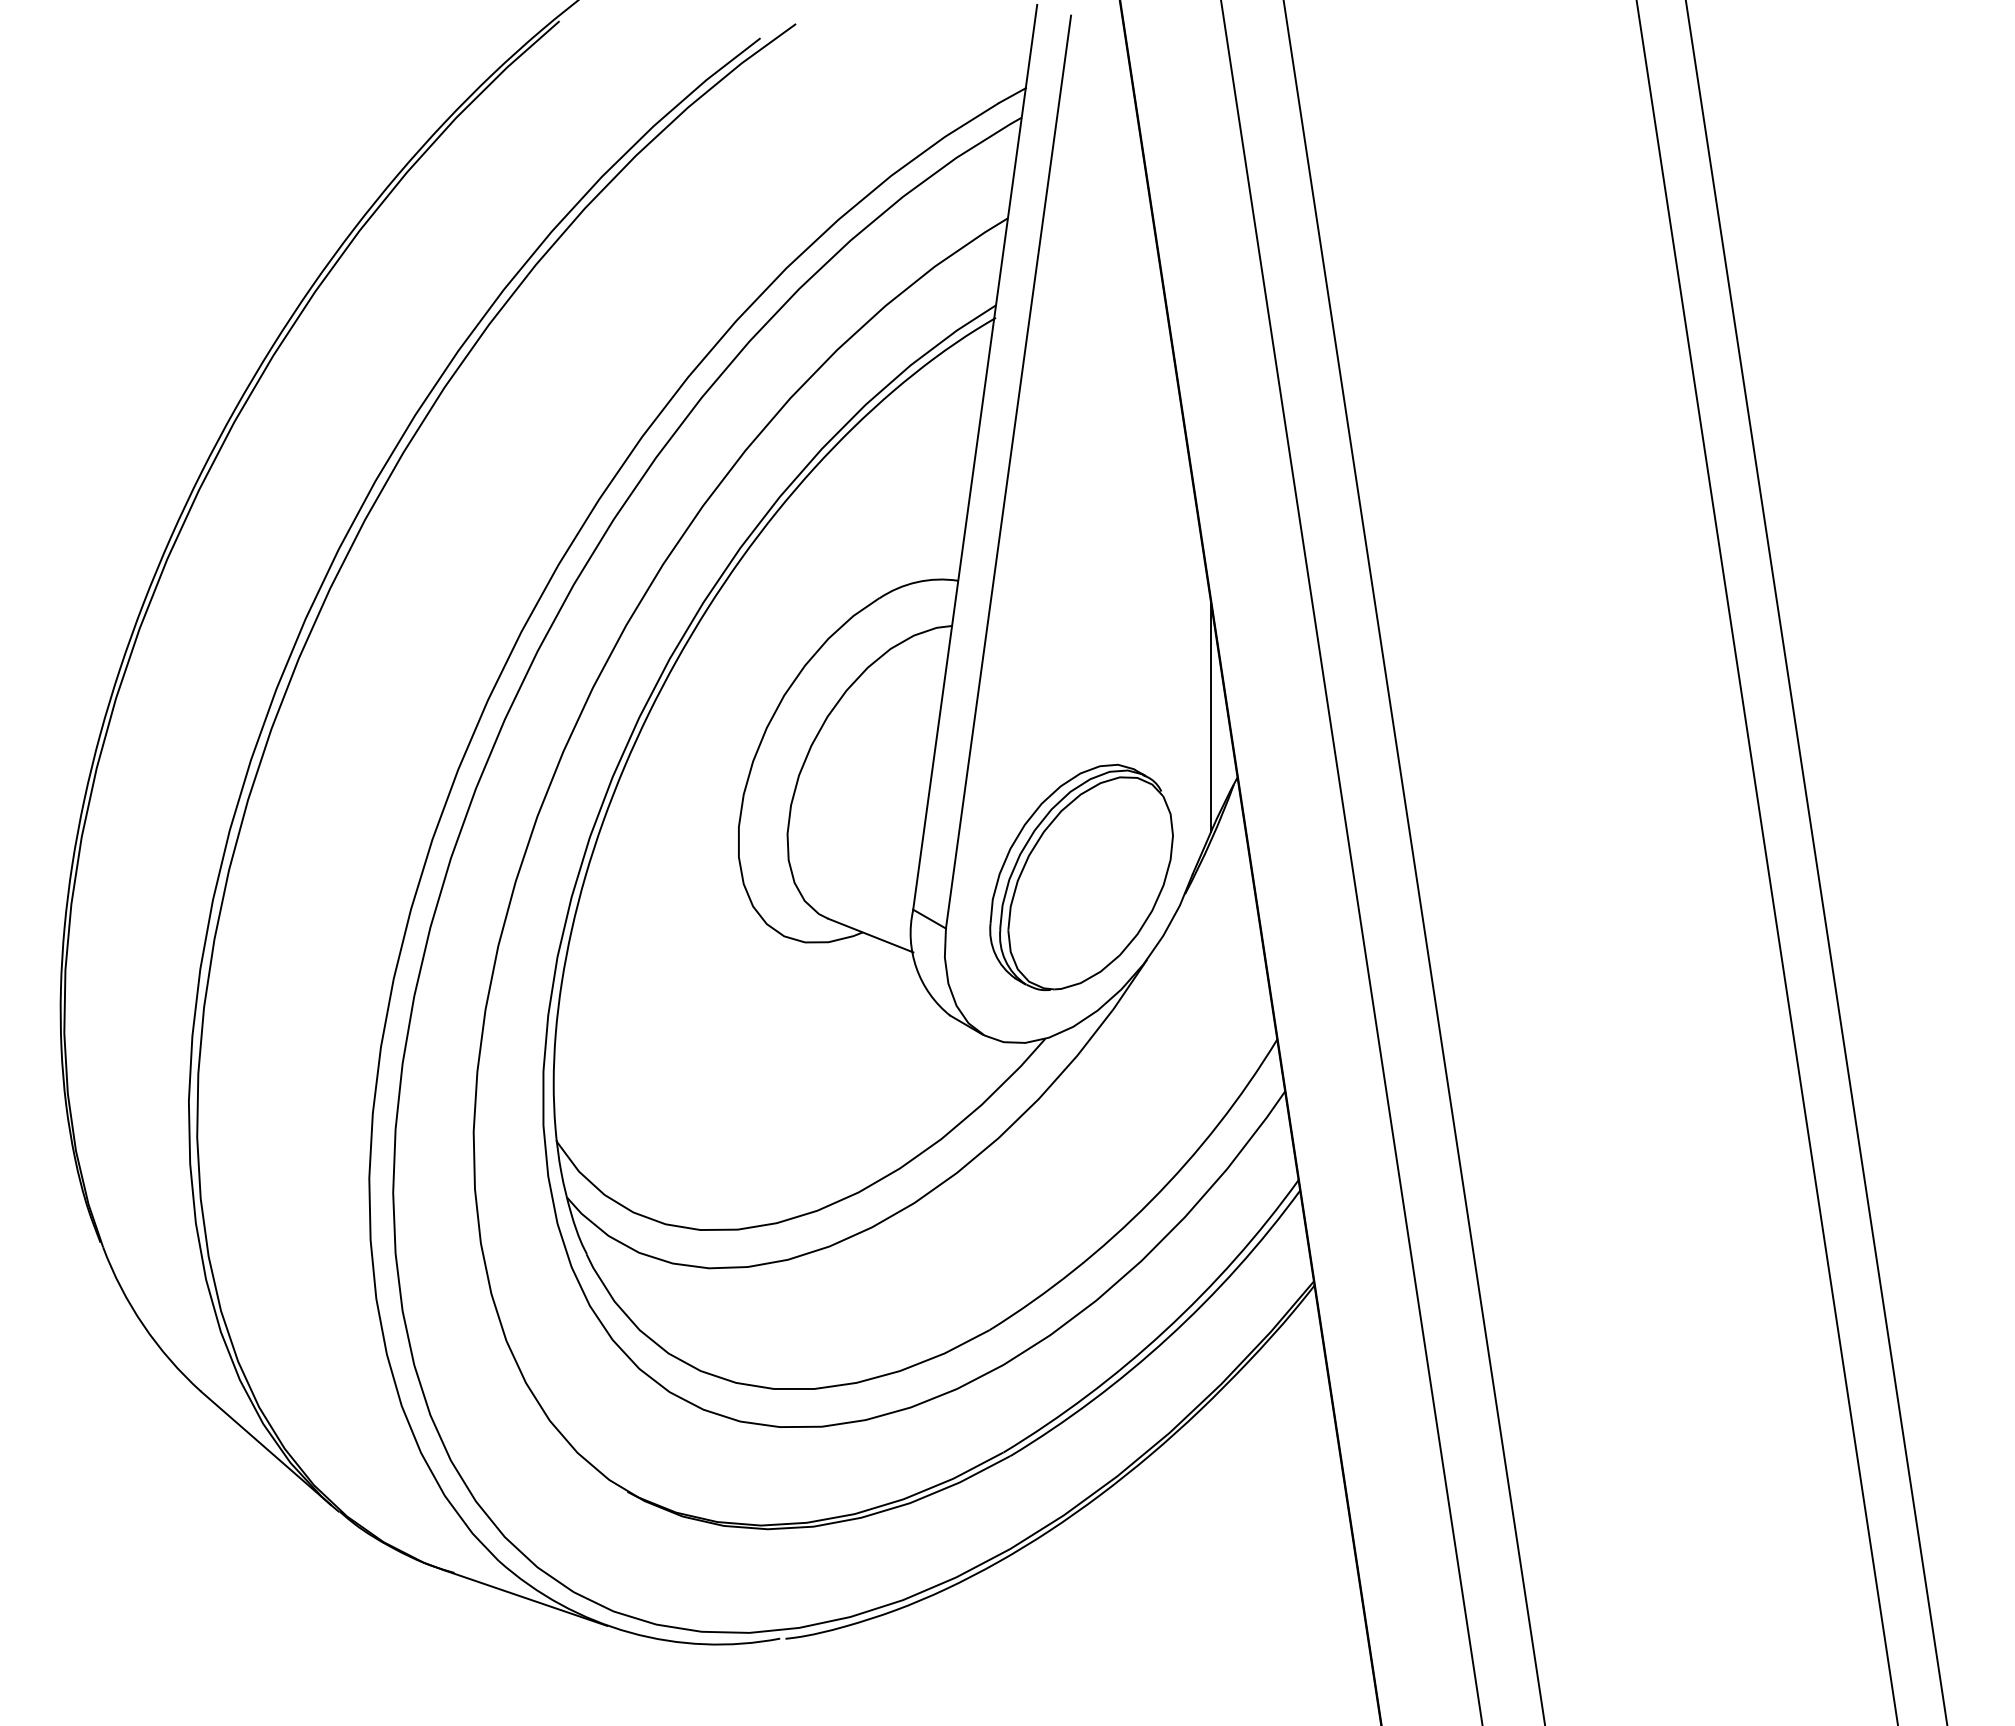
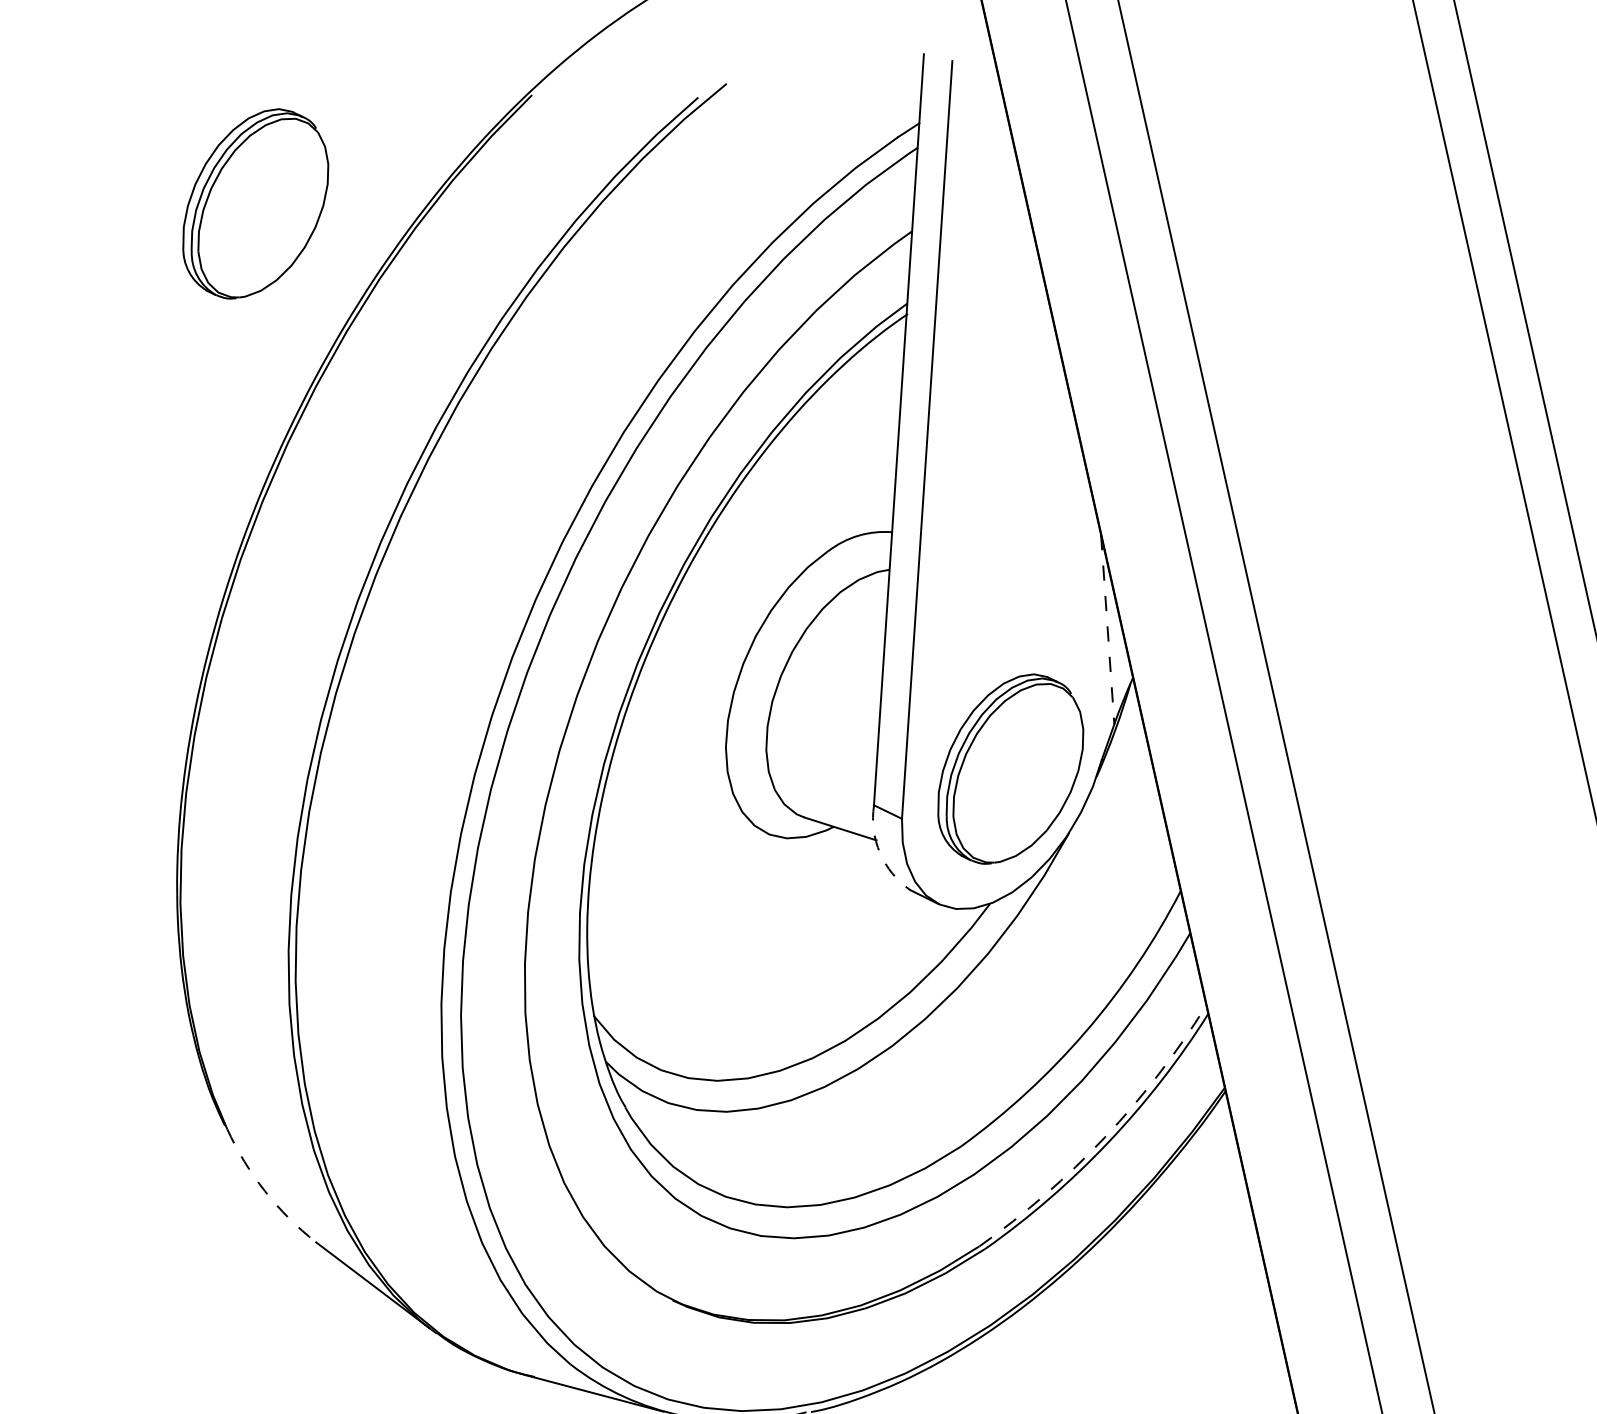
part: (215, 128) -> (255, 203), added
line: (1210, 717) -> (1107, 630), solid -> dashed
arc: (916, 968) -> (880, 853), solid -> dashed
arc: (143, 1325) -> (265, 1191), solid -> dashed
arc: (1164, 1331) -> (1104, 1137), solid -> dashed

